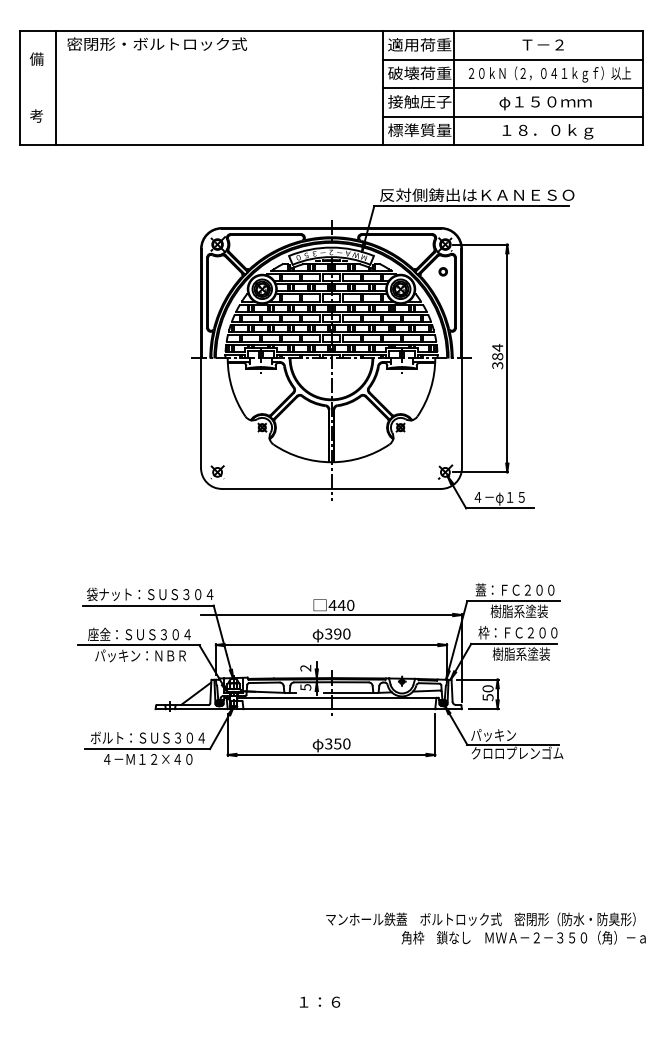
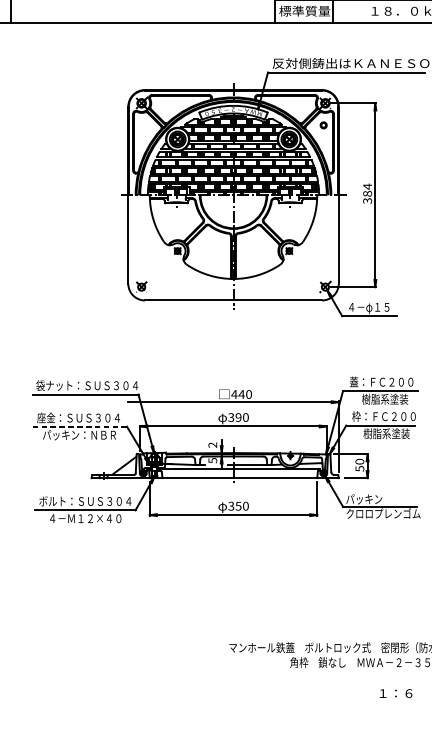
line: (138, 645) -> (77, 426), solid -> dashed
text: (320, 1001) -> (396, 693), moved

